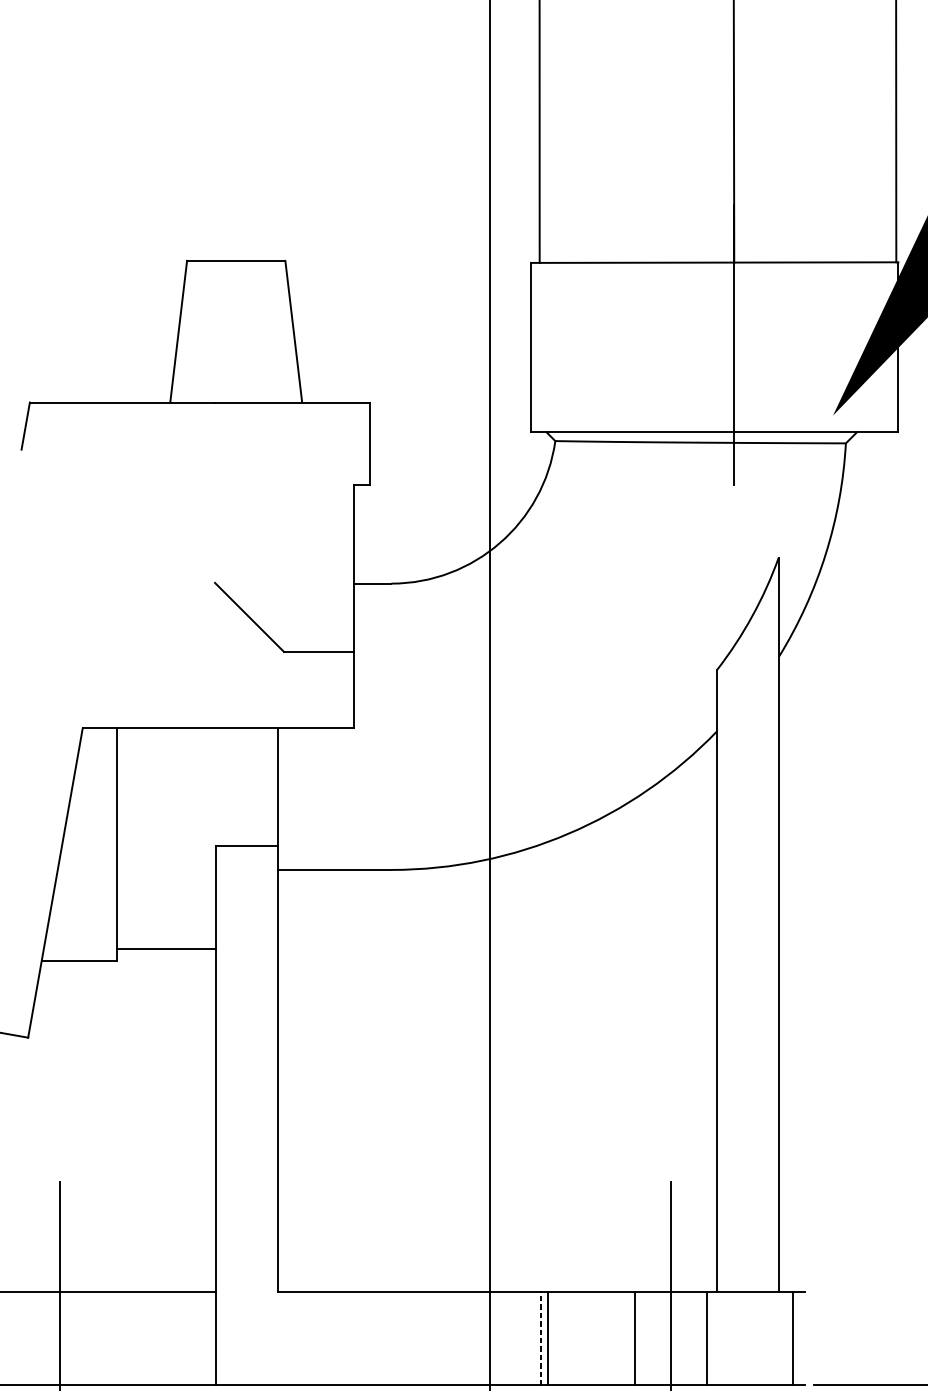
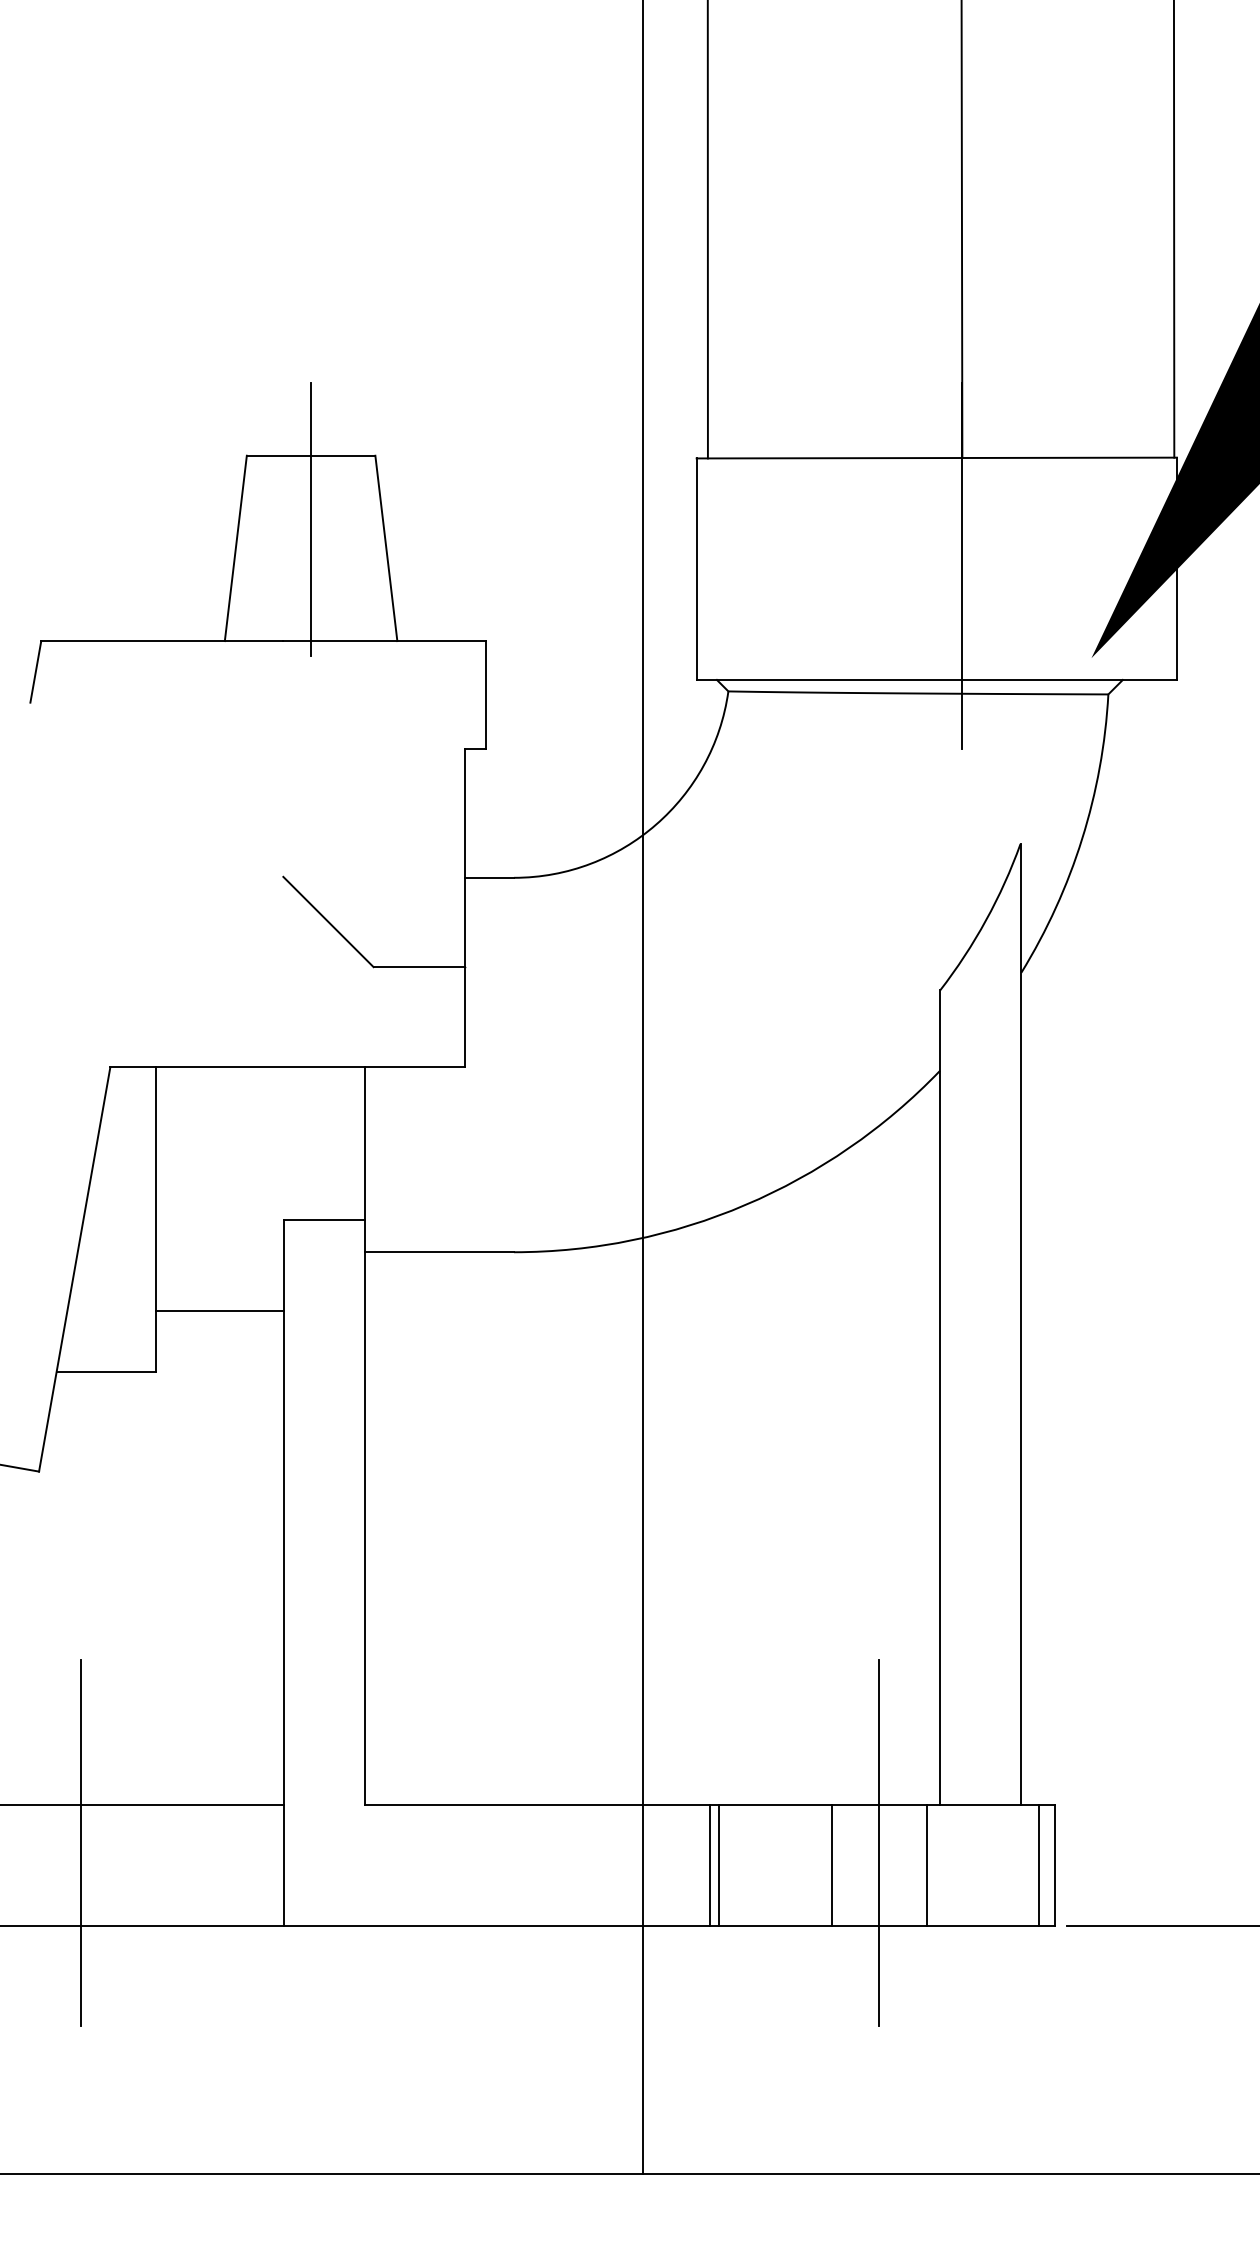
line: (236, 309) -> (311, 519), added
line: (166, 948) -> (219, 1310), moved
line: (541, 1338) -> (710, 1865), dashed -> solid
line: (805, 1338) -> (1055, 1865), added

